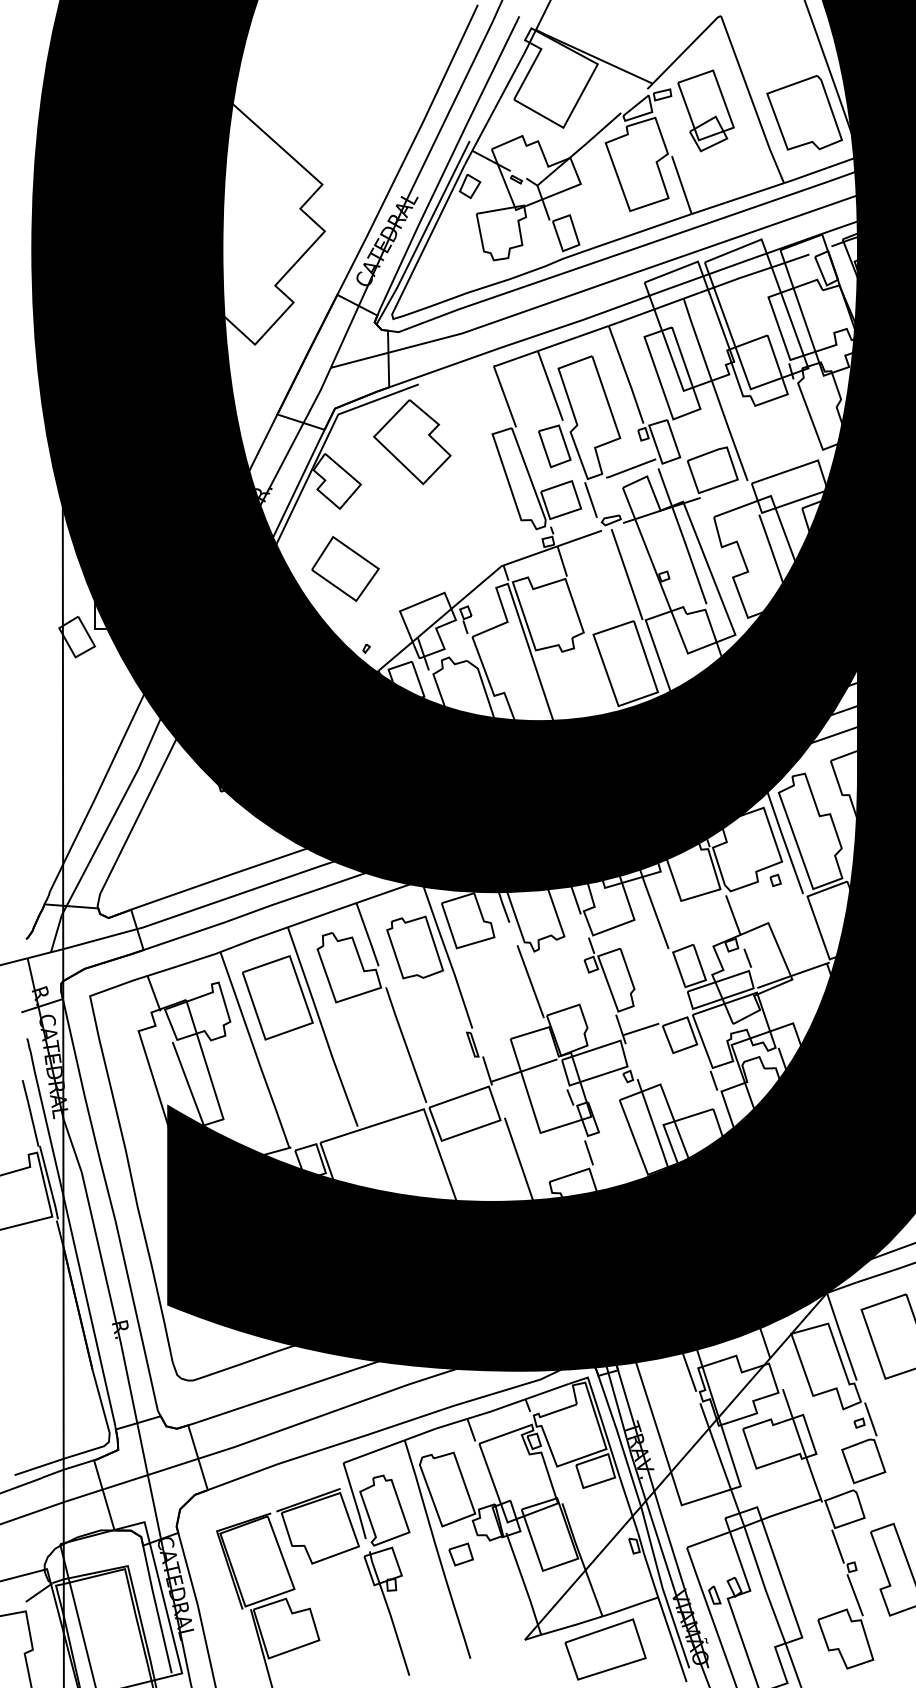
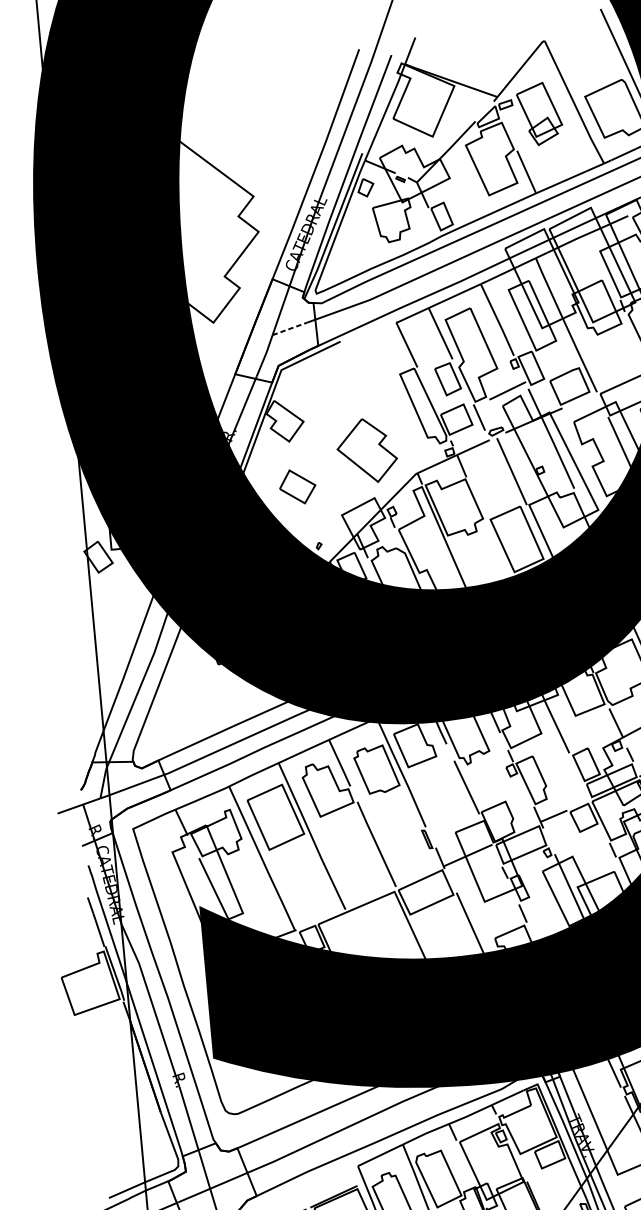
line: (354, 361) -> (290, 328), solid -> dashed
part: (412, 442) -> (367, 451), moved
part: (345, 568) -> (297, 486), size x0.7

